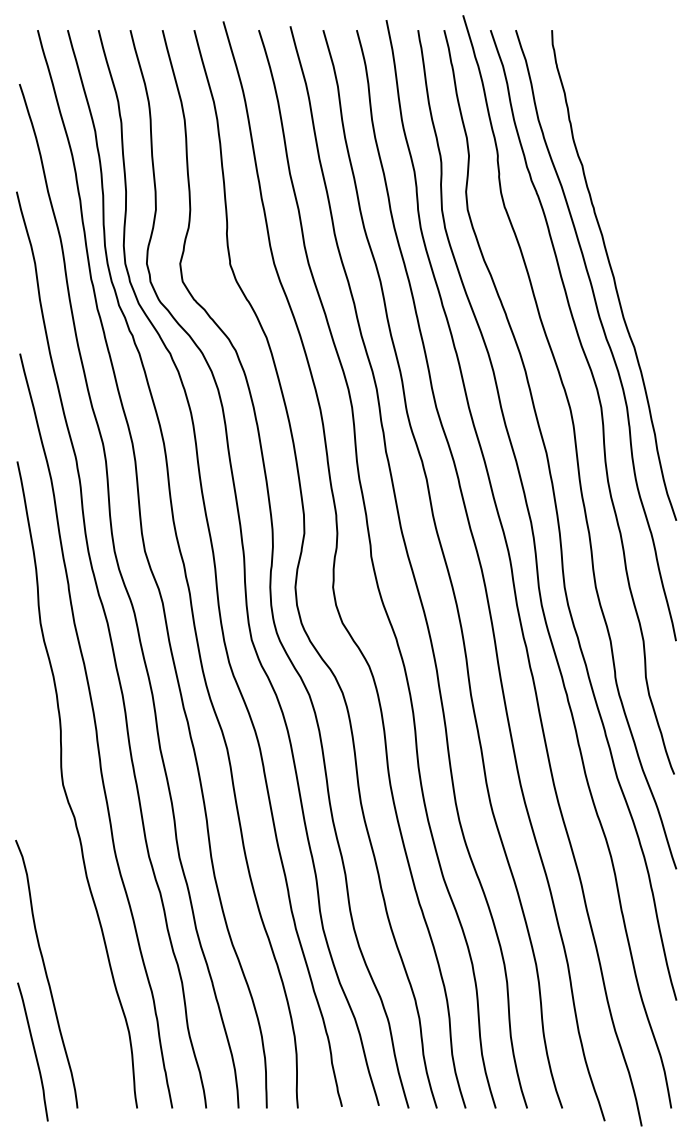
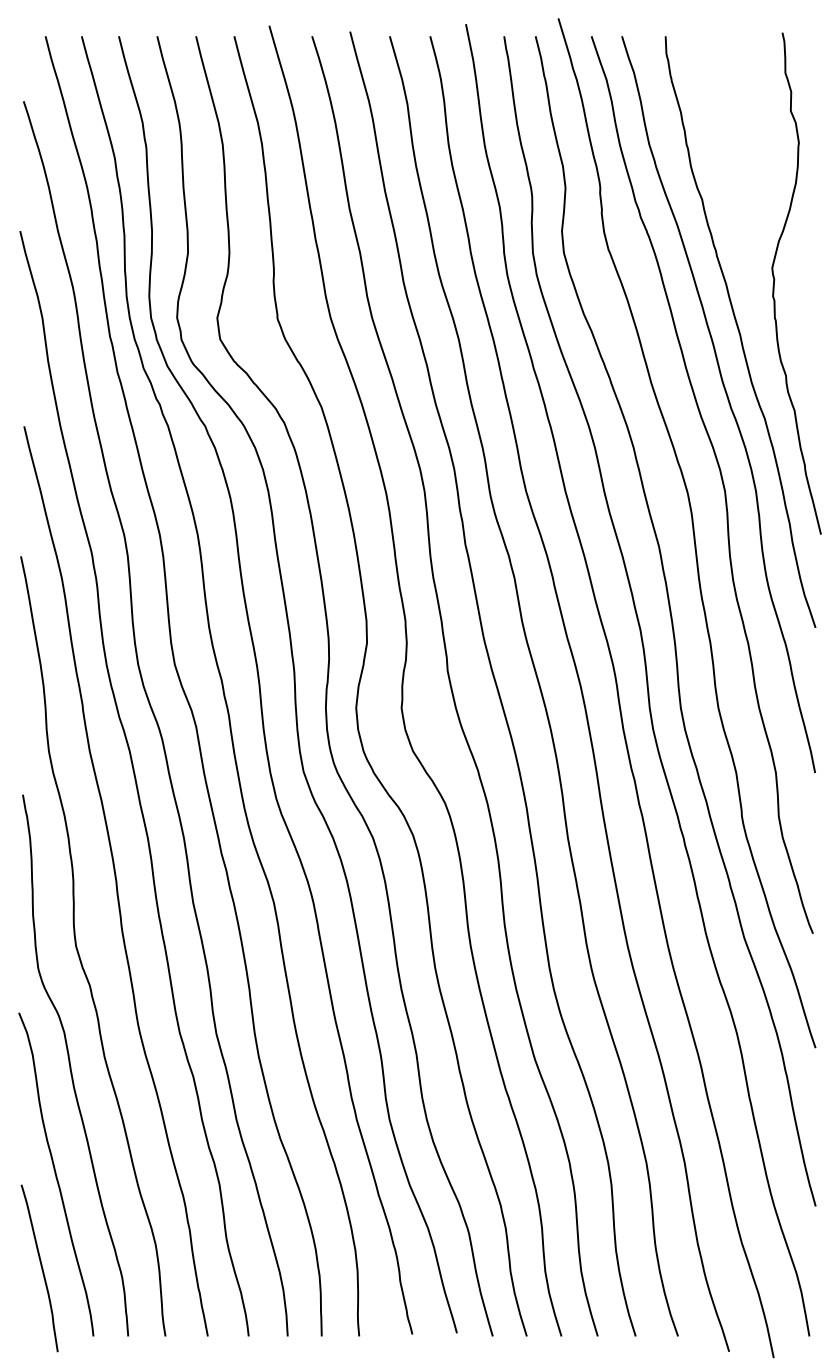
curve: (643, 232) -> (775, 280), added
curve: (59, 884) -> (71, 1066), added

